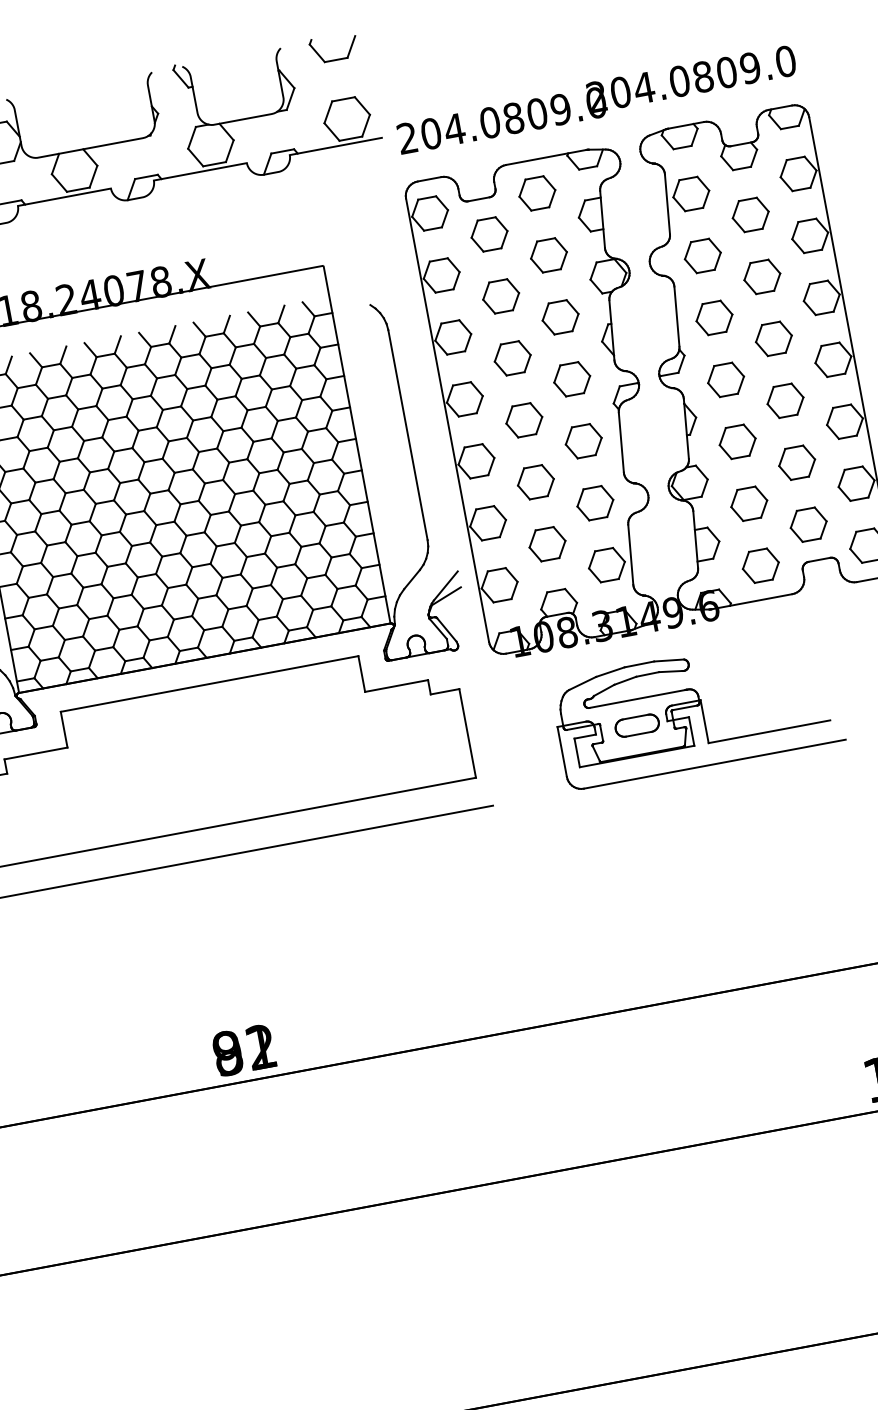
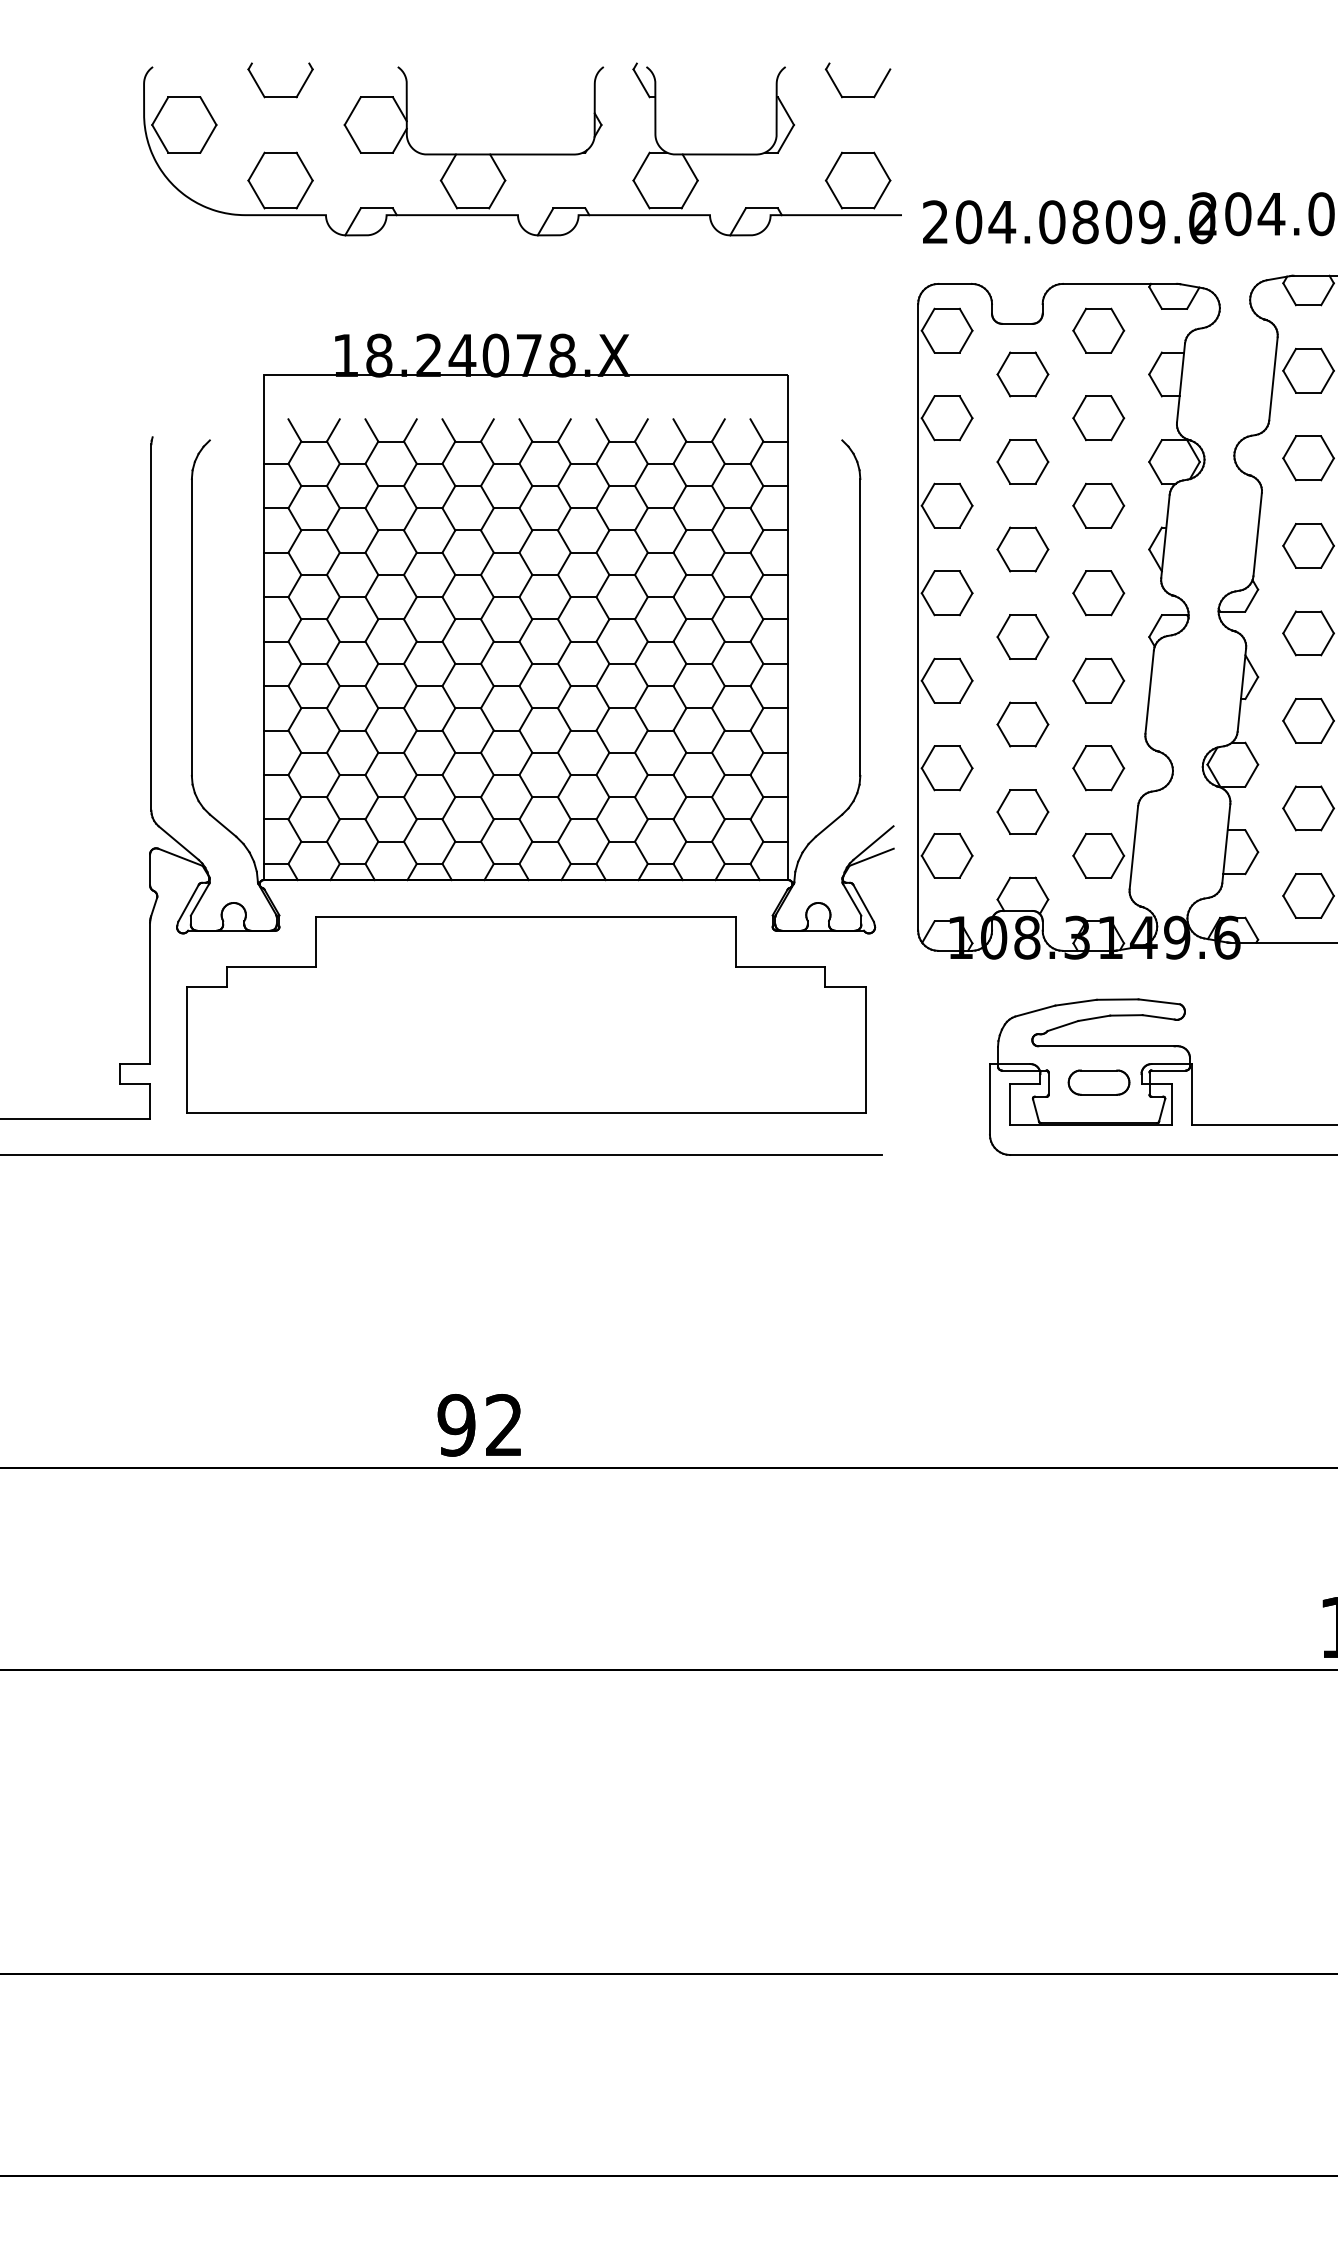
text: (244, 1050) -> (479, 1425), 81 -> 92

